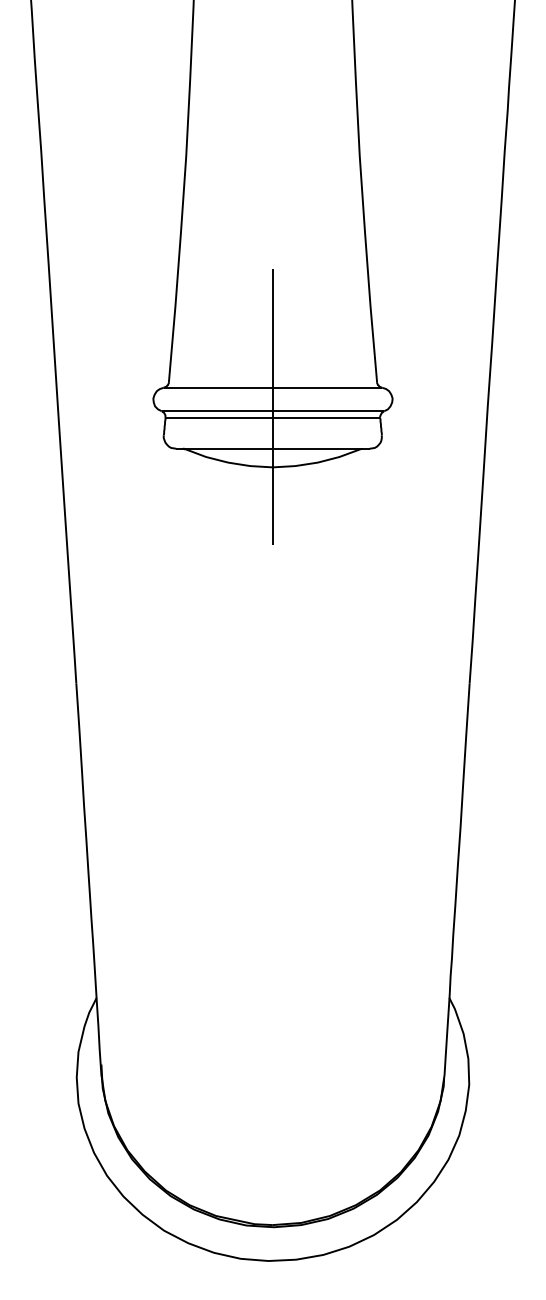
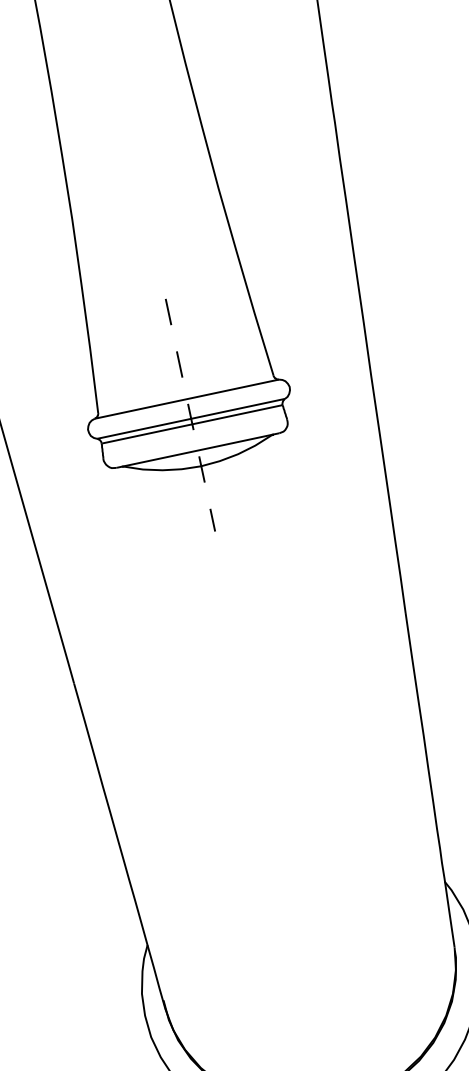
line: (273, 407) -> (190, 415), solid -> dashed

